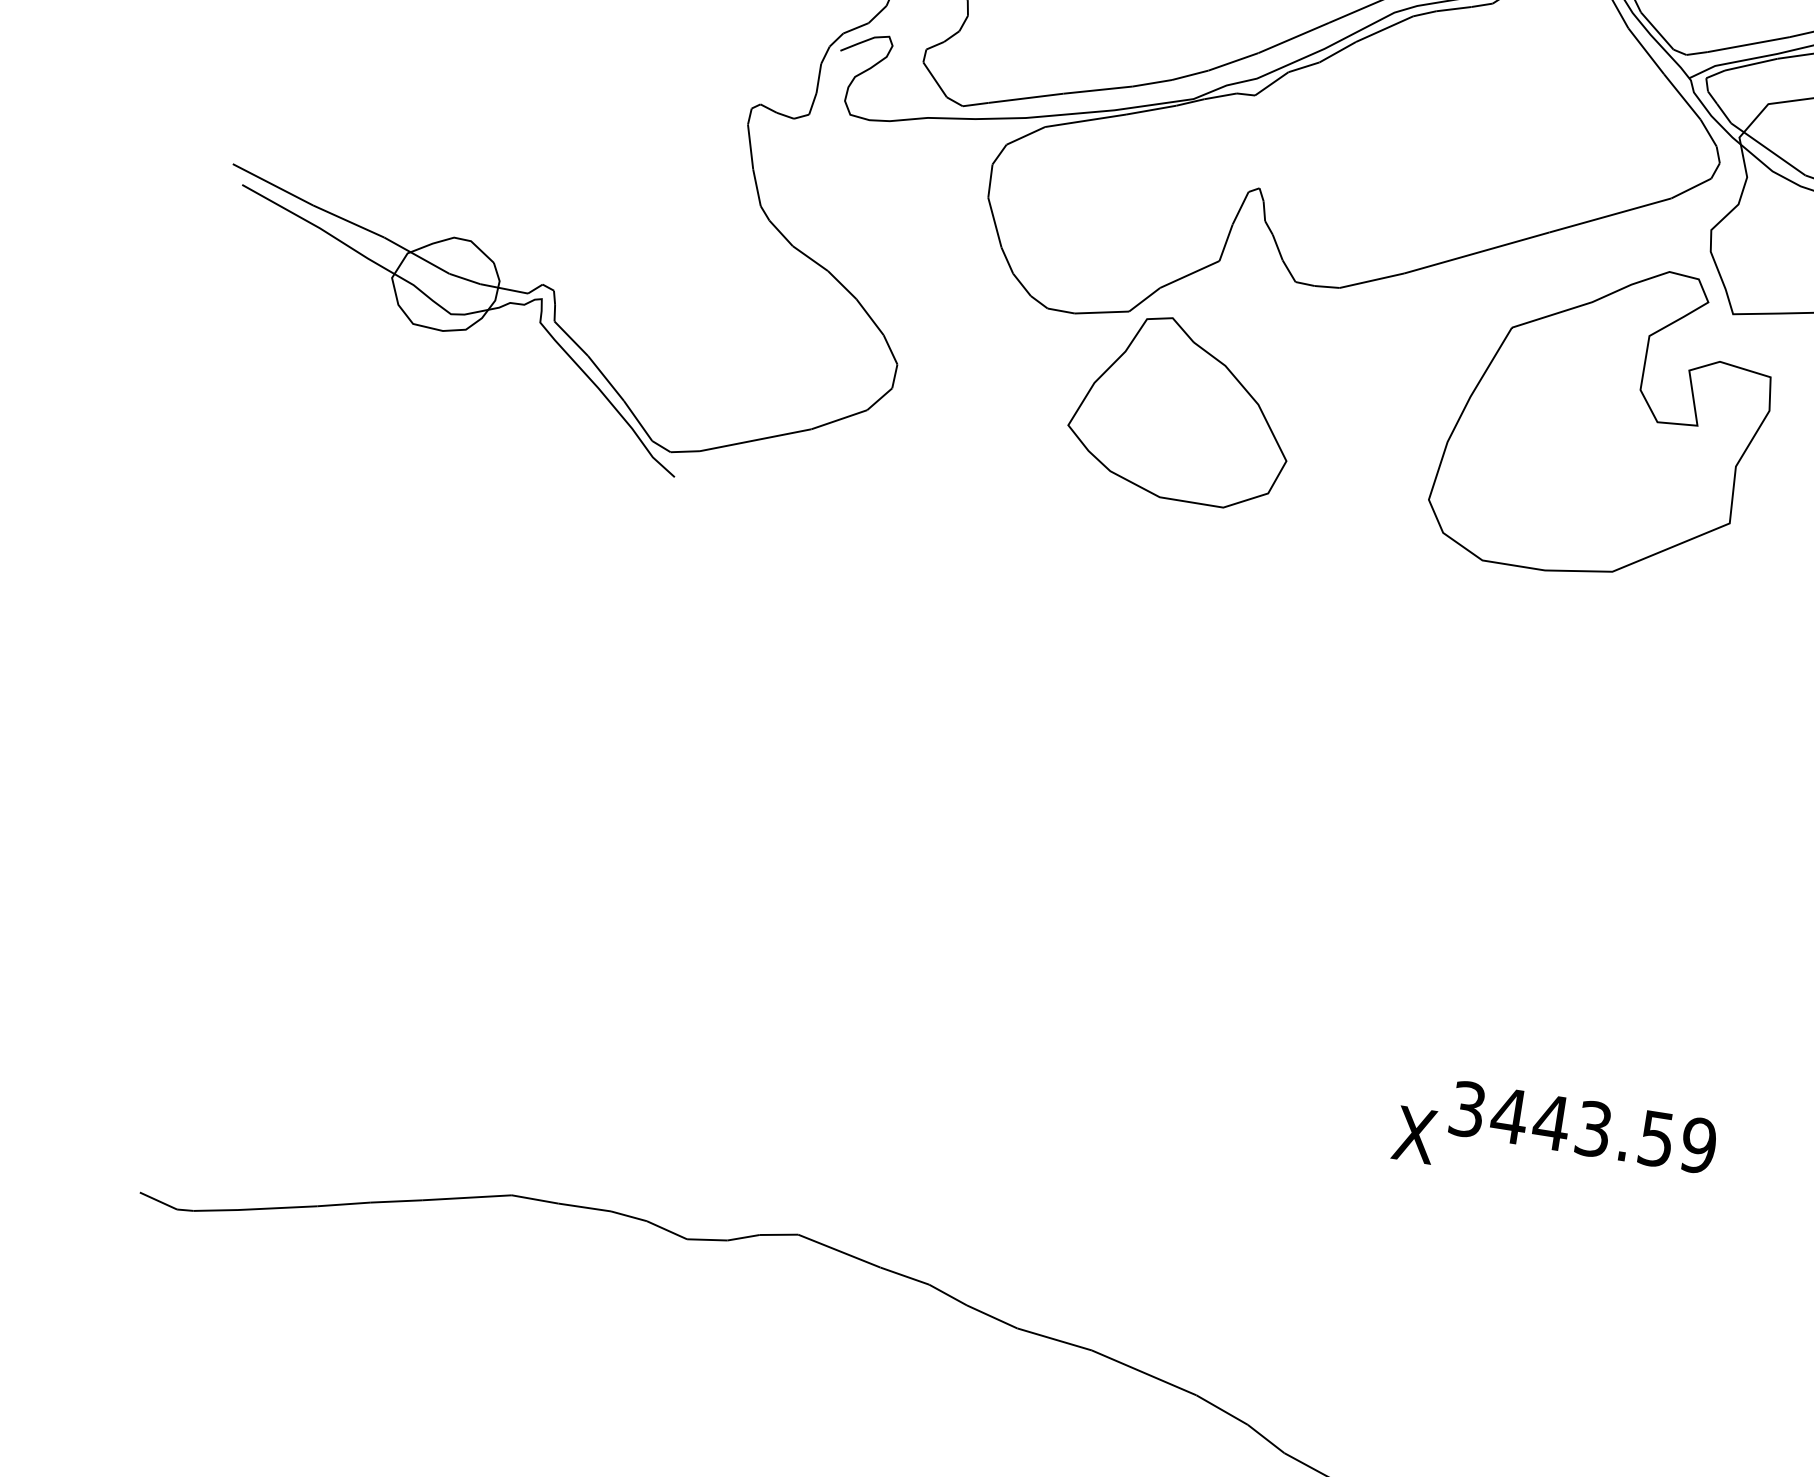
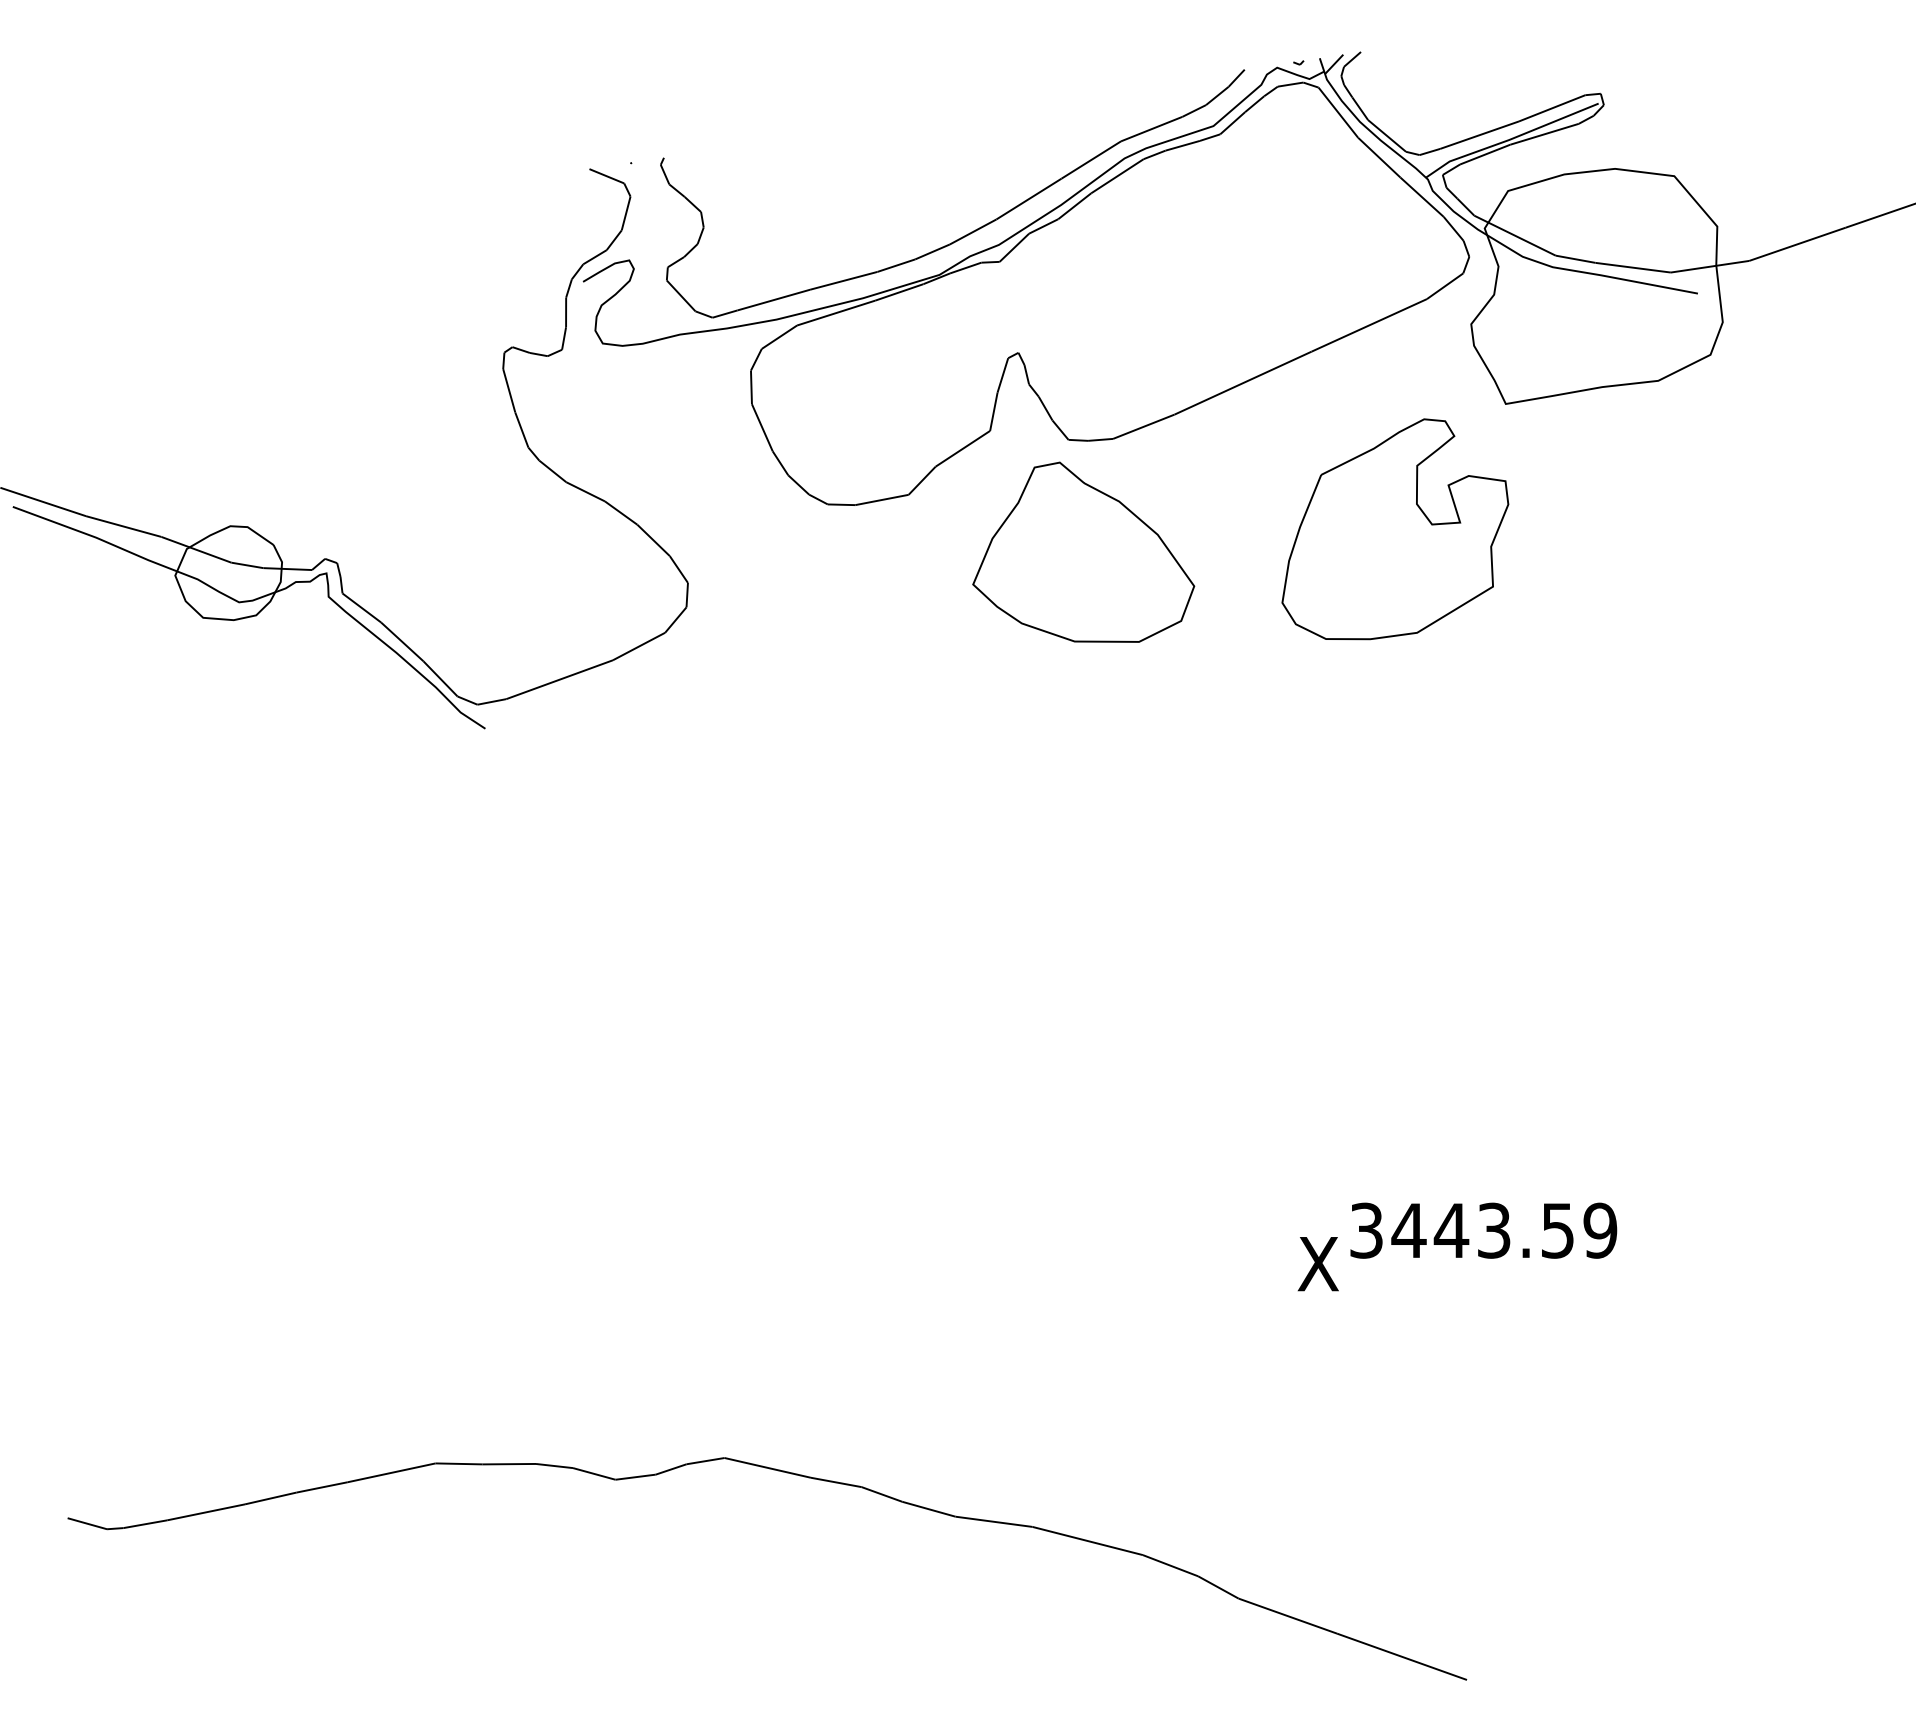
part: (1182, 409) -> (1083, 551), moved
part: (1604, 421) -> (1395, 529), size x0.7

